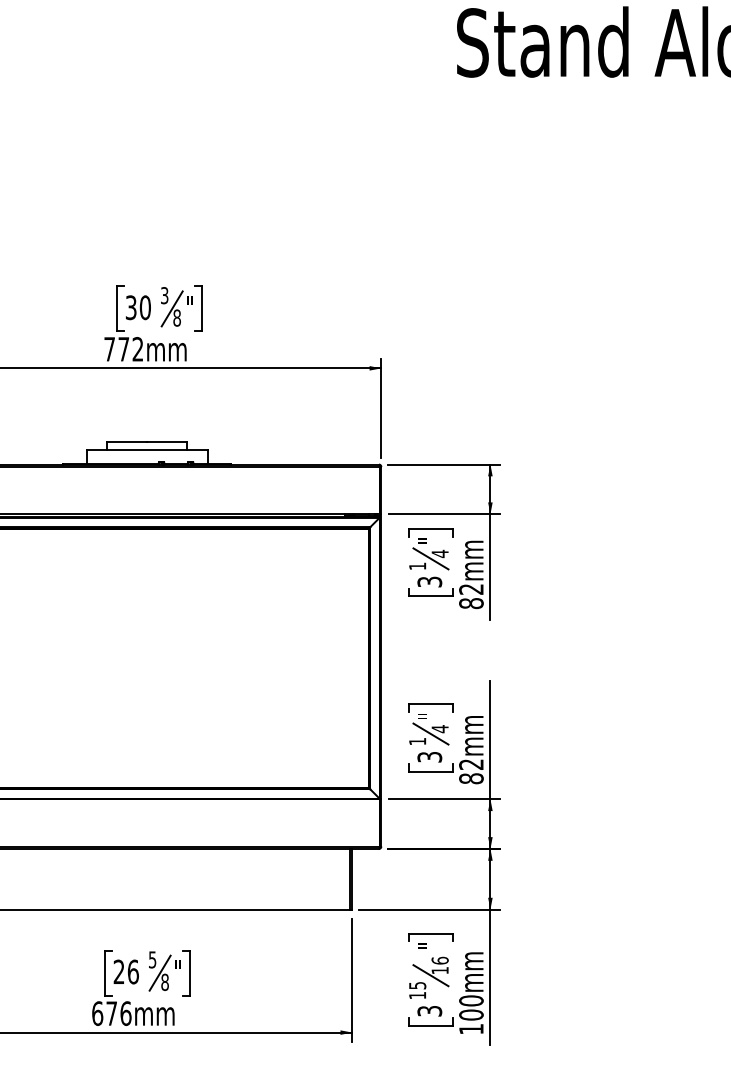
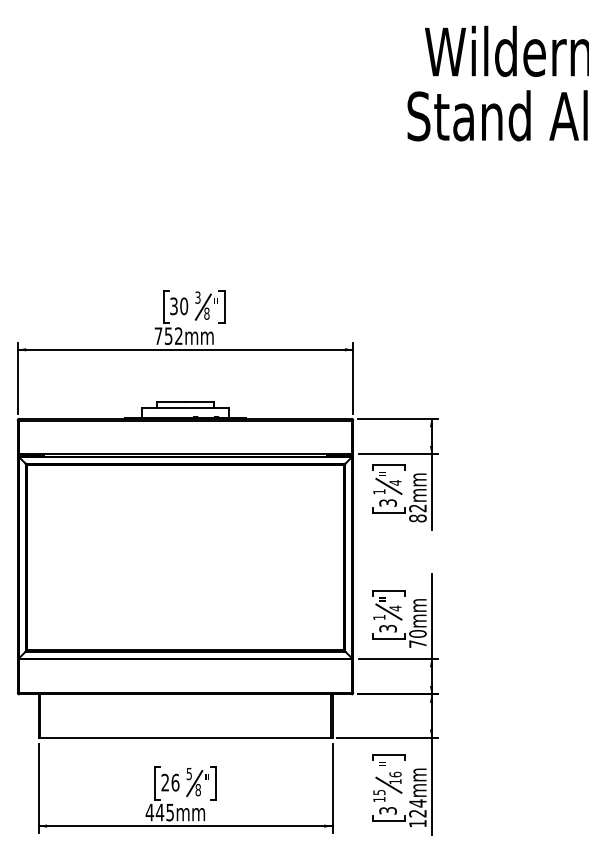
text: (123, 349) -> (168, 336), 772mm -> 752mm
text: (470, 770) -> (417, 638), 82mm -> 70mm
text: (470, 1008) -> (417, 808), 100mm -> 124mm
text: (111, 1013) -> (159, 812), 676mm -> 445mm

